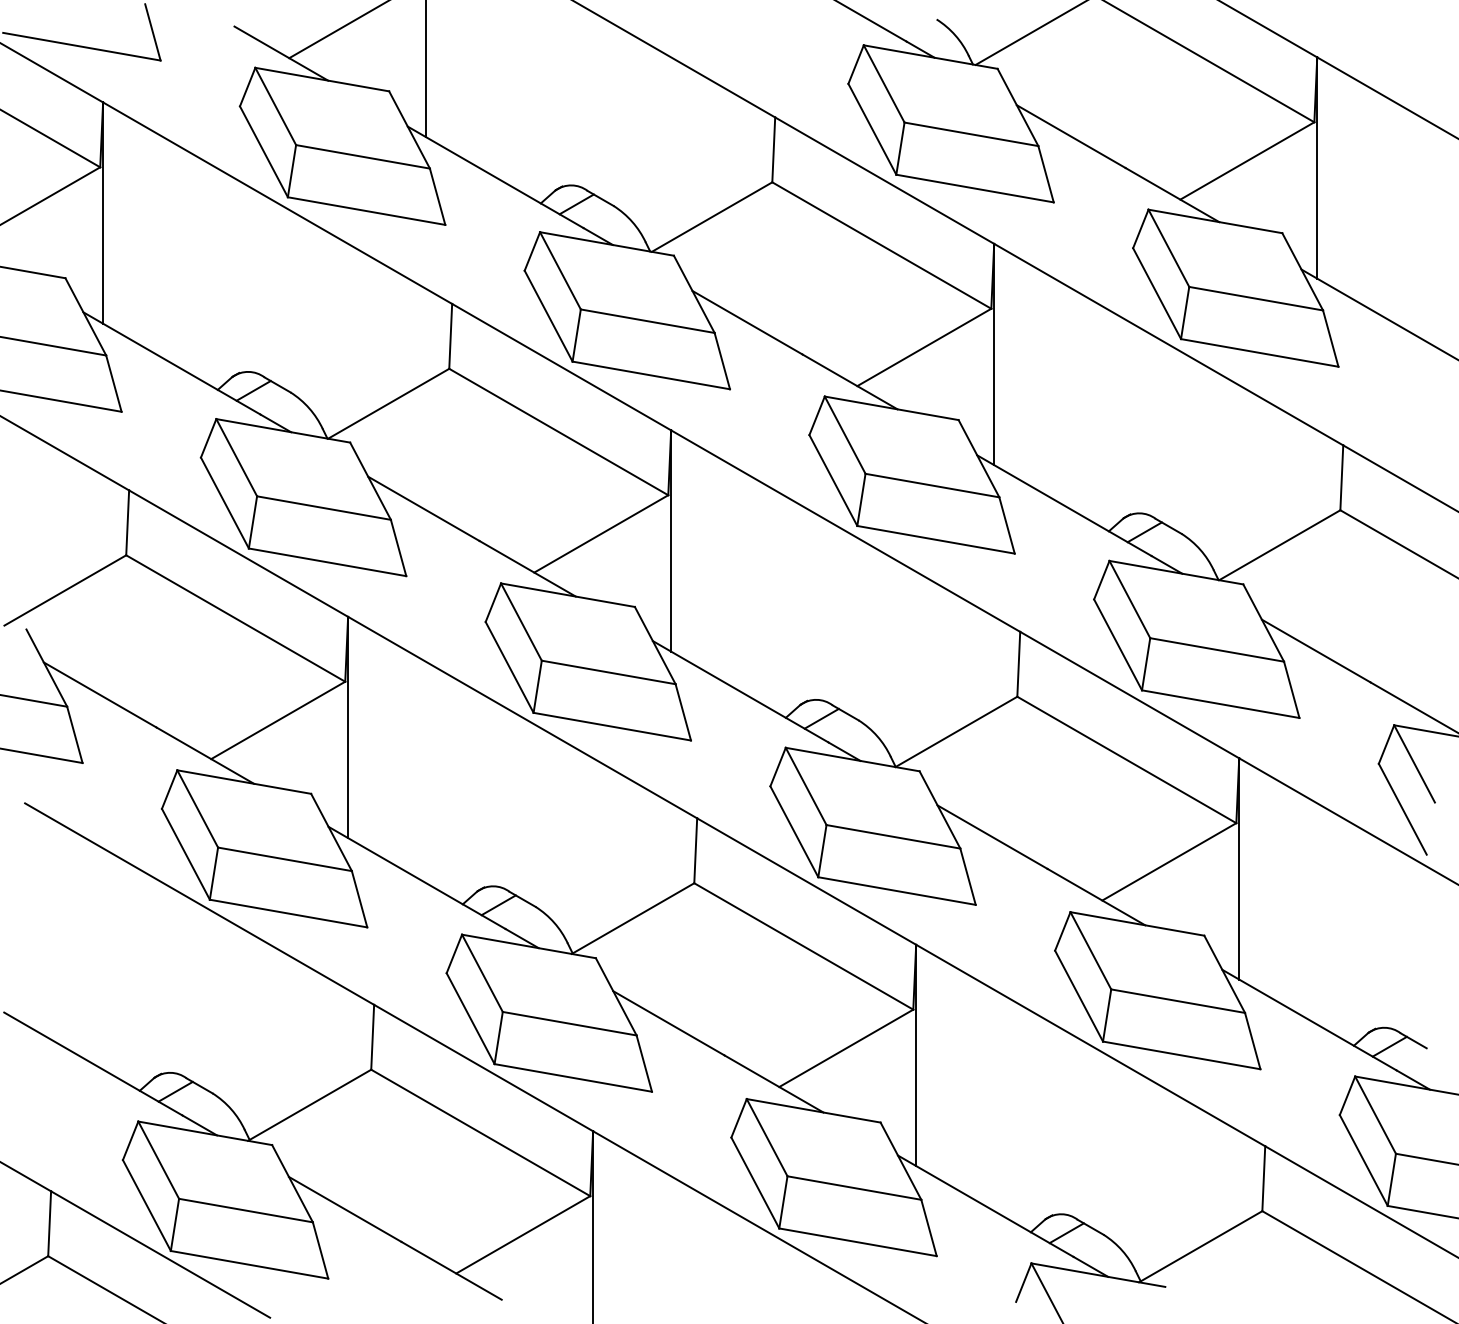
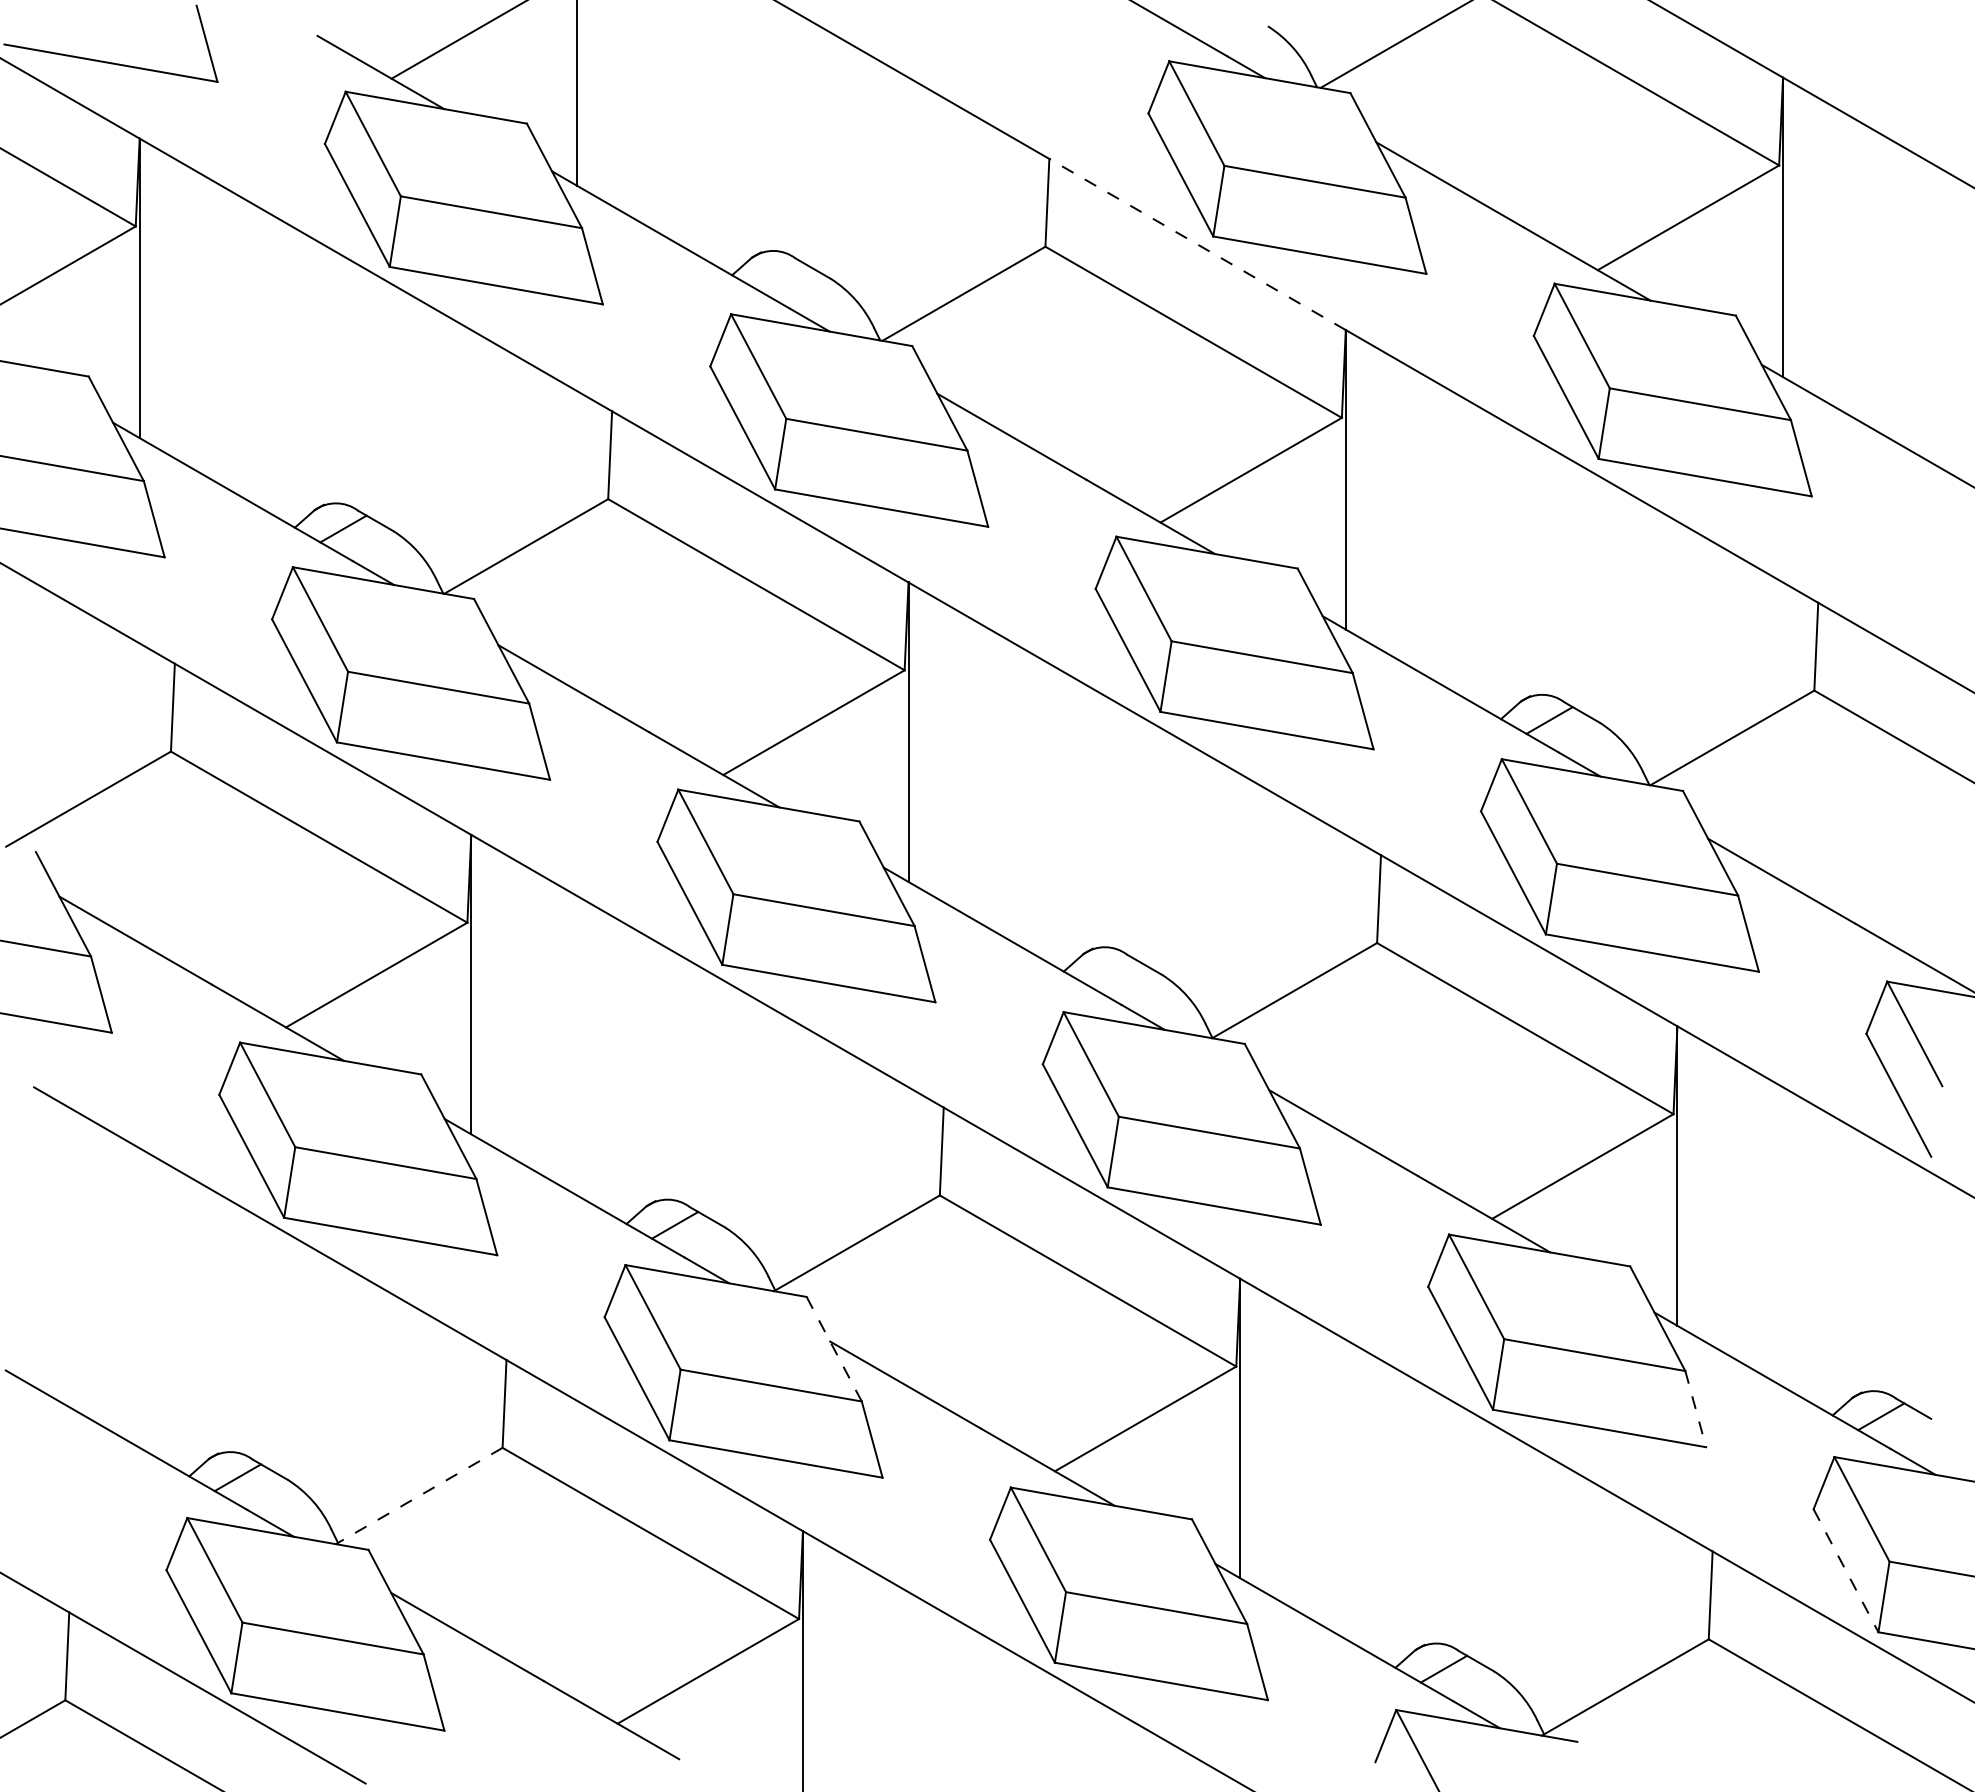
line: (884, 180) -> (1197, 244), solid -> dashed
line: (576, 204) -> (780, 276), removed
line: (821, 718) -> (1112, 972), removed
line: (615, 996) -> (833, 1348), solid -> dashed
line: (1252, 1041) -> (1695, 1409), solid -> dashed
line: (309, 1105) -> (418, 1496), solid -> dashed
line: (1364, 1160) -> (1846, 1570), solid -> dashed

